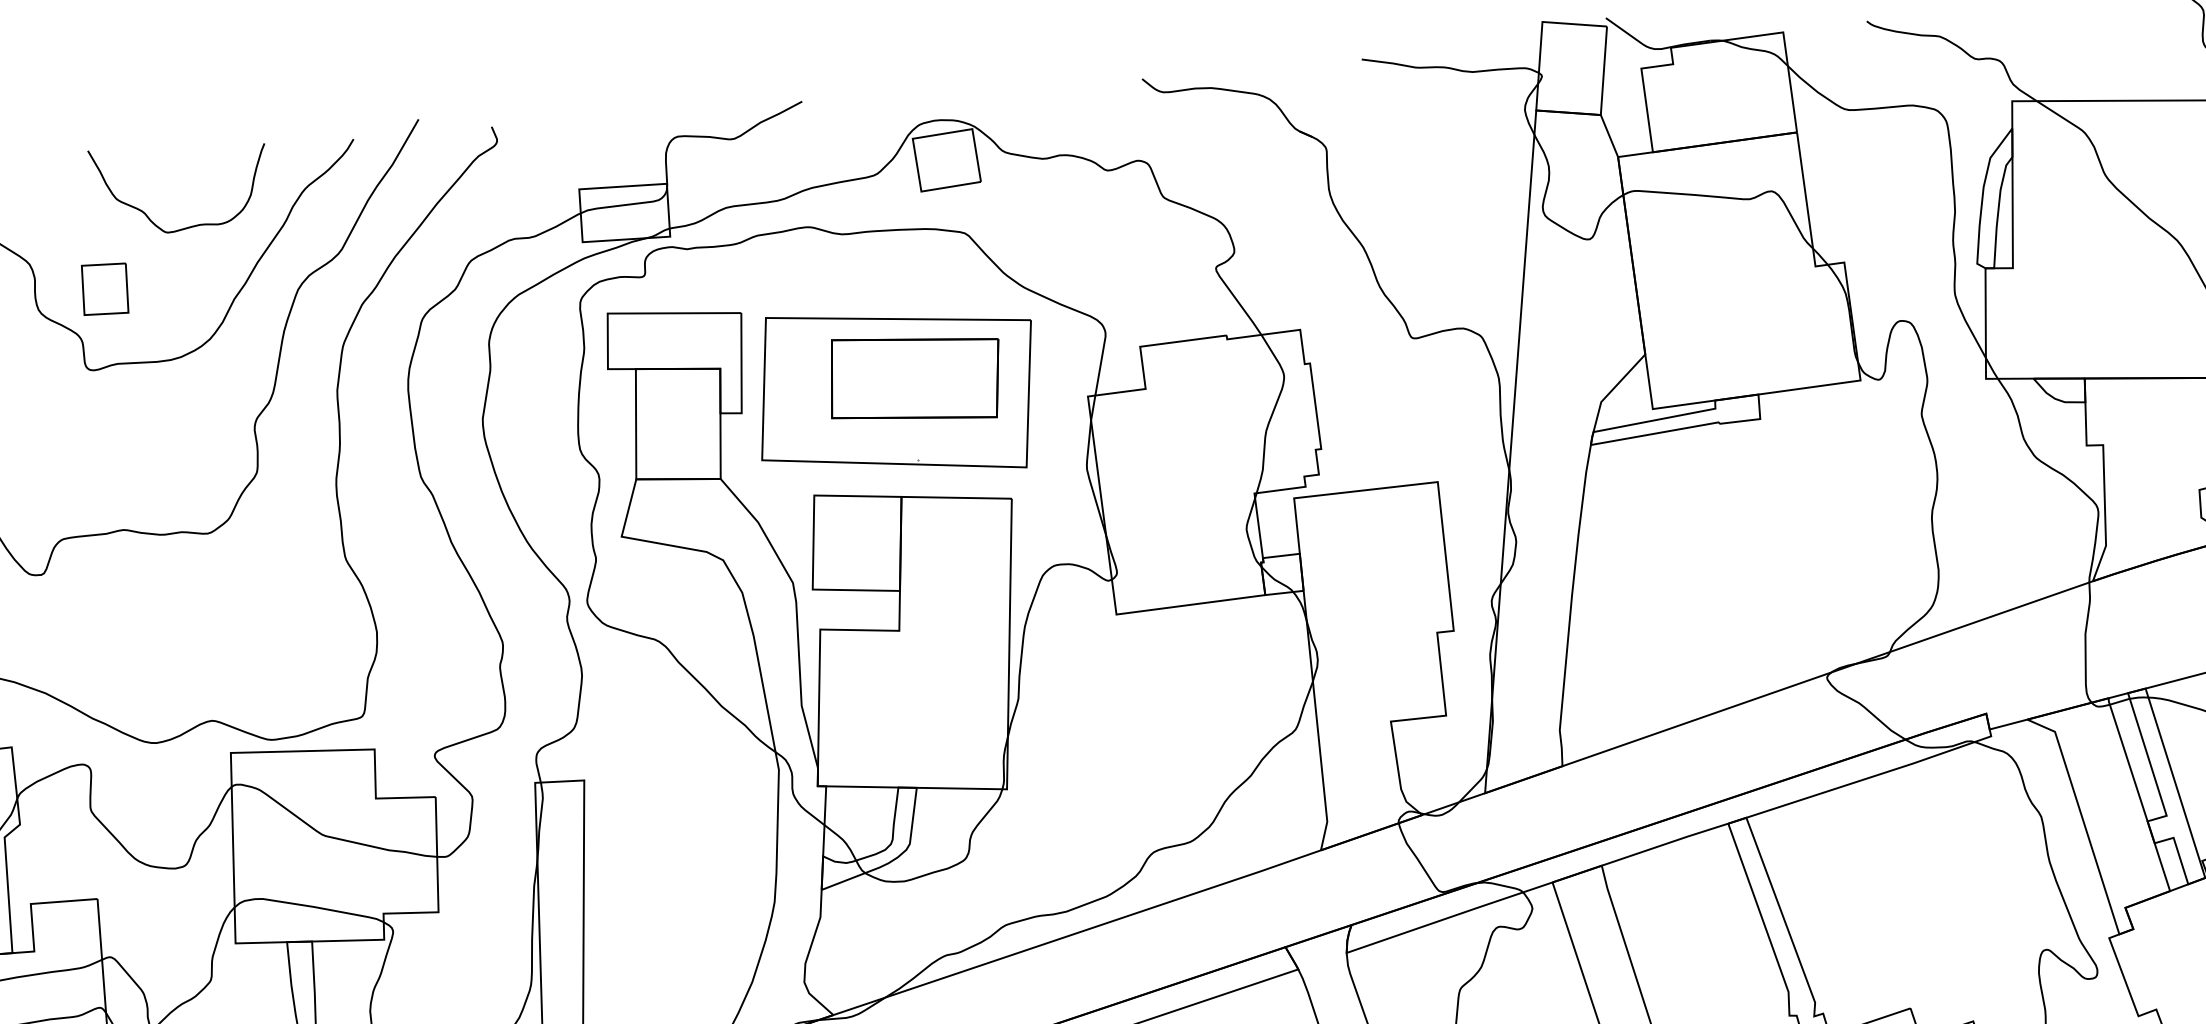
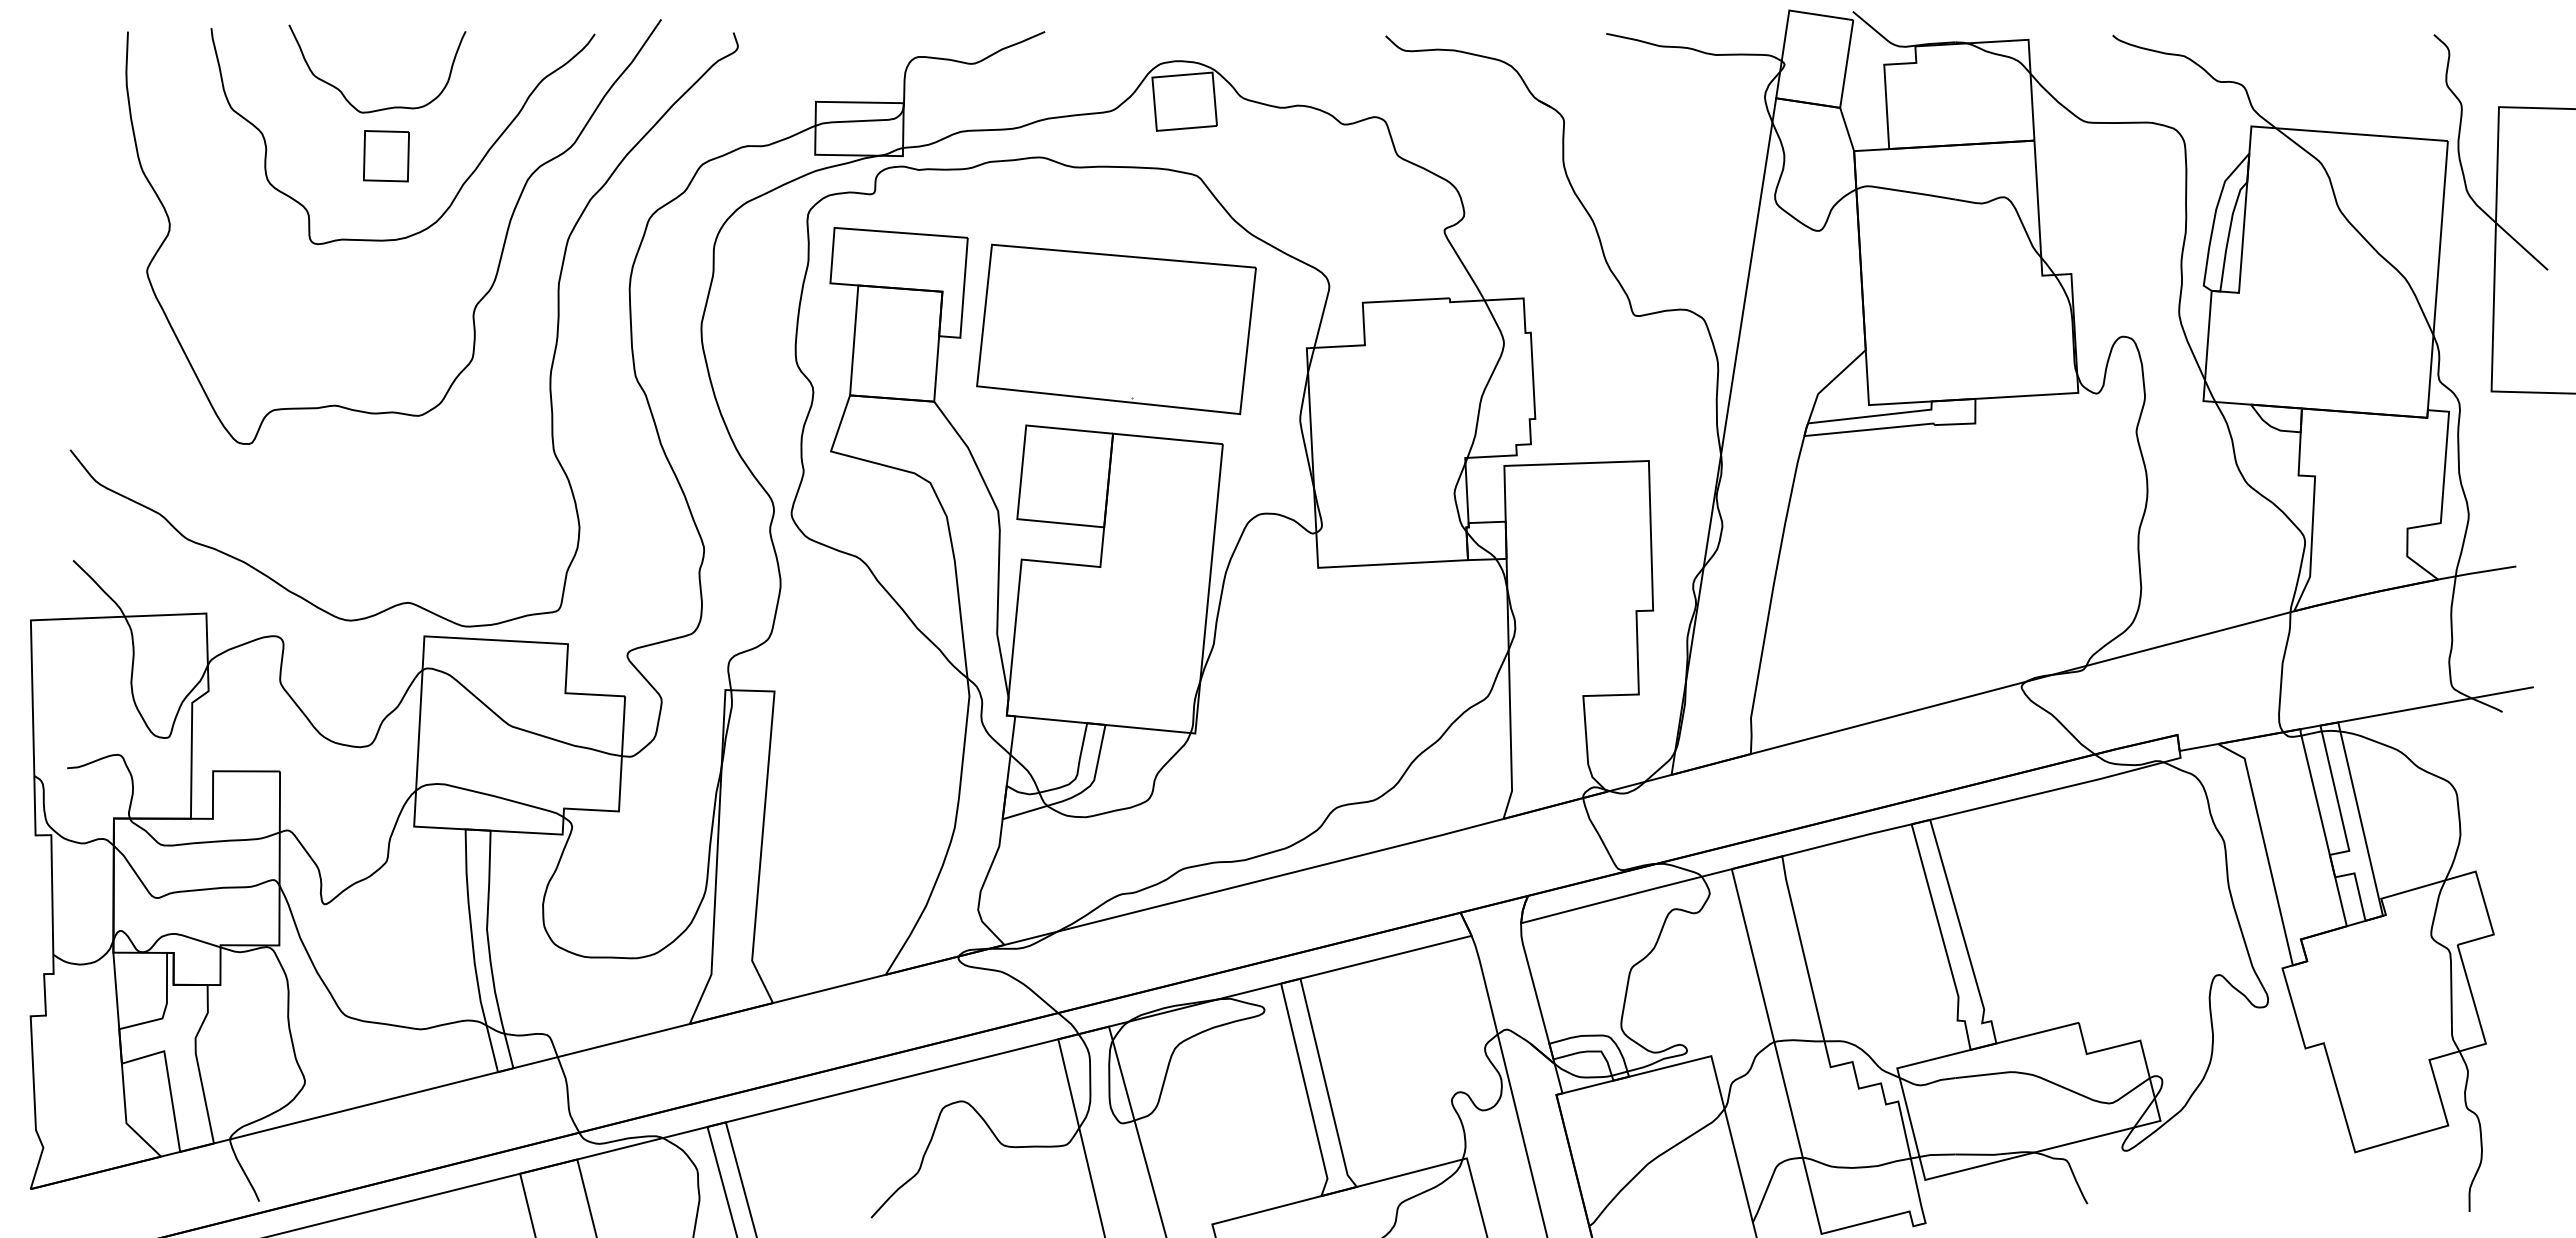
curve: (191, 225) -> (386, 107), moved
part: (105, 289) -> (386, 156), moved
part: (914, 378) -> (1135, 316), removed

